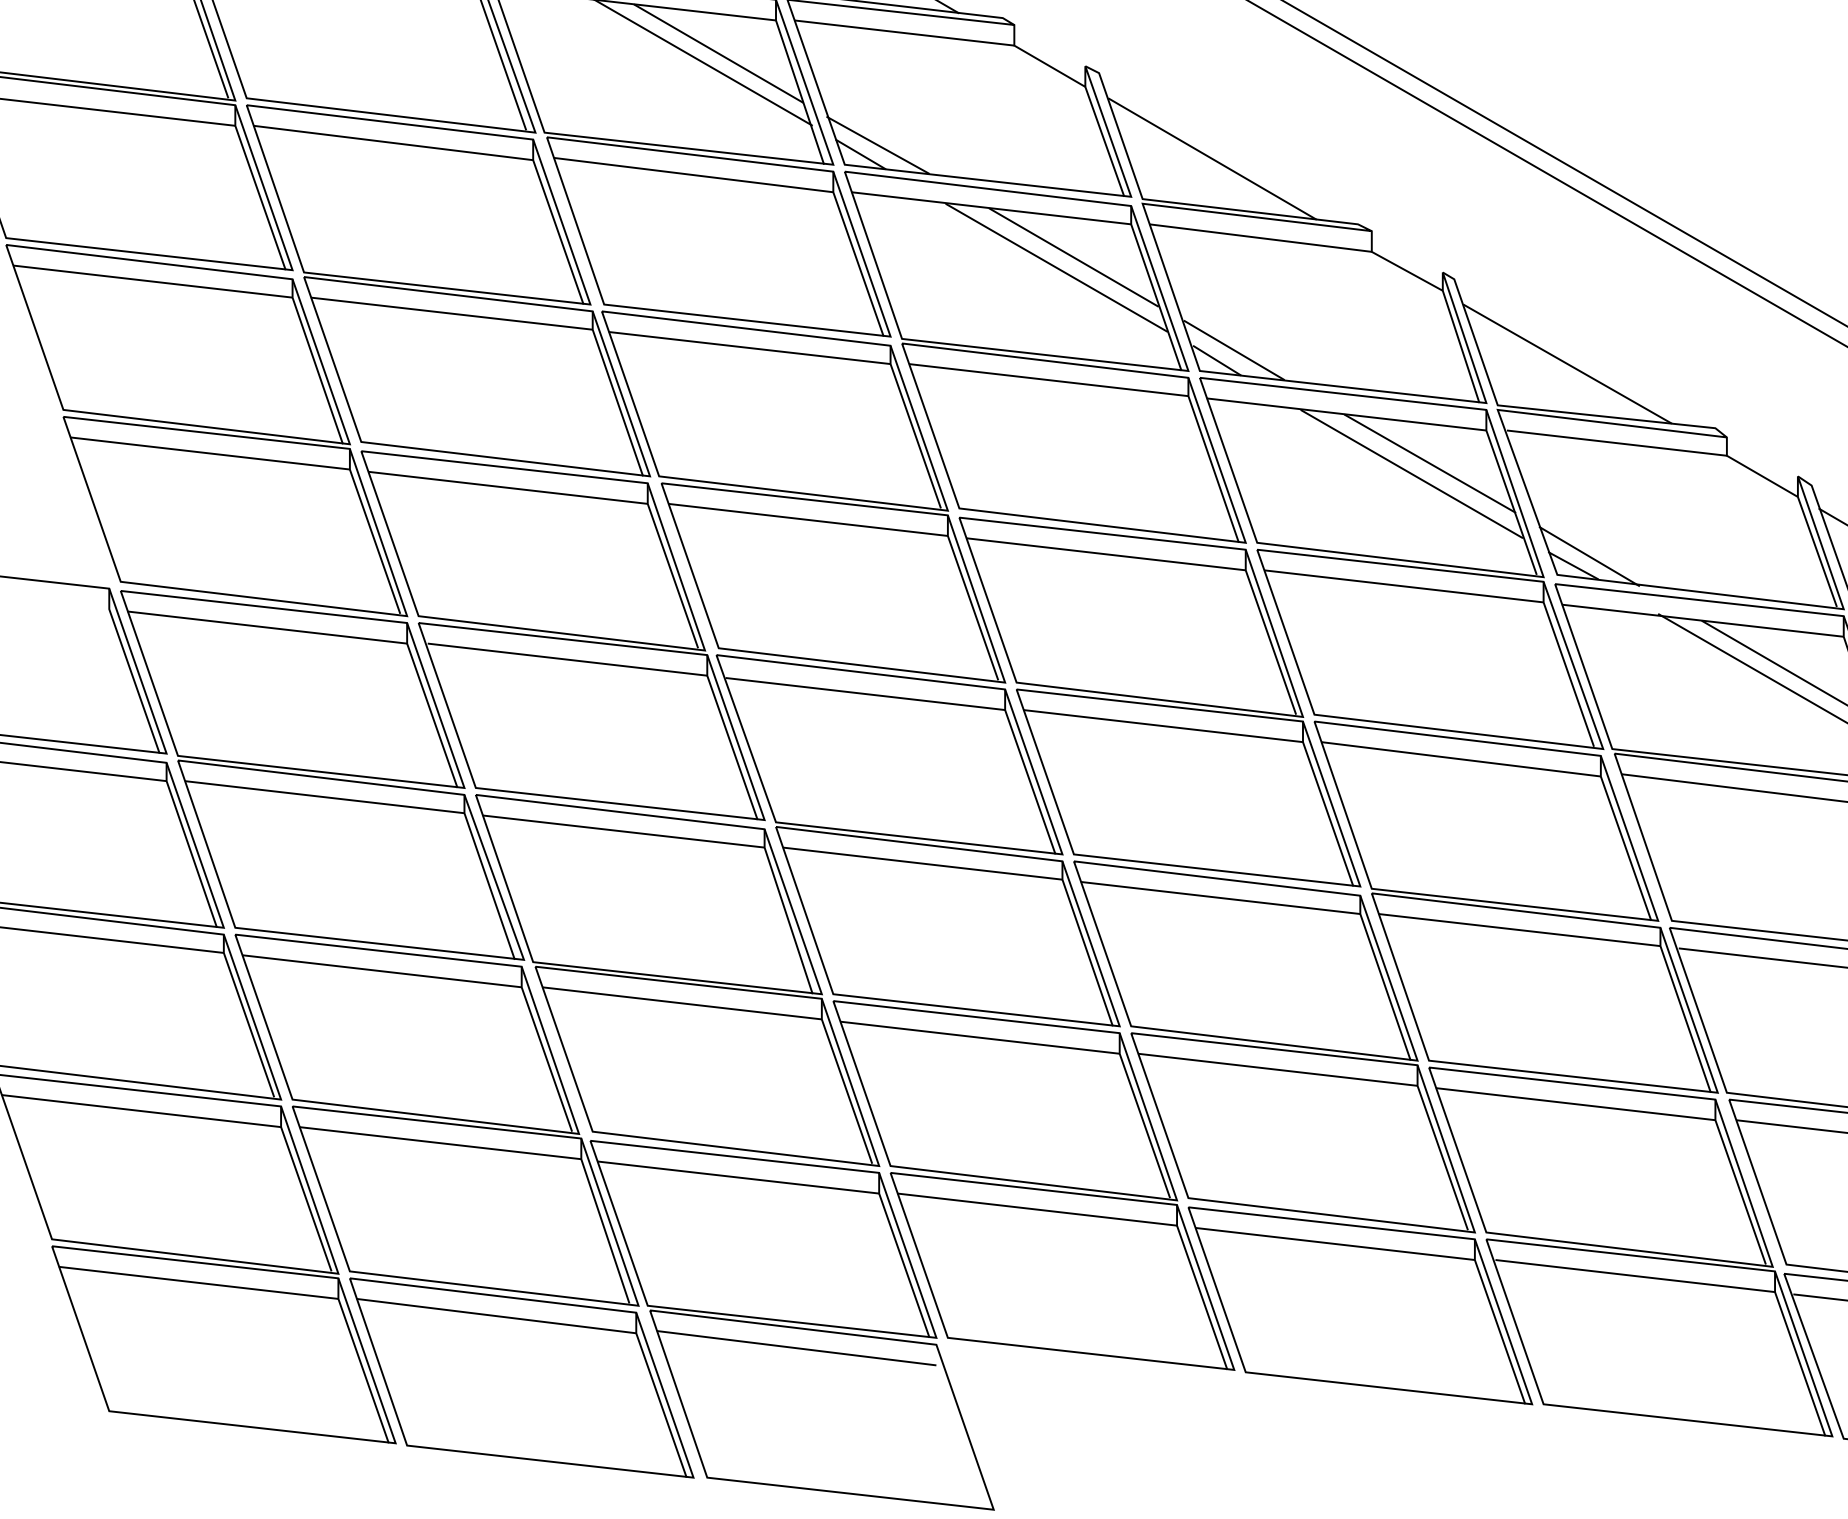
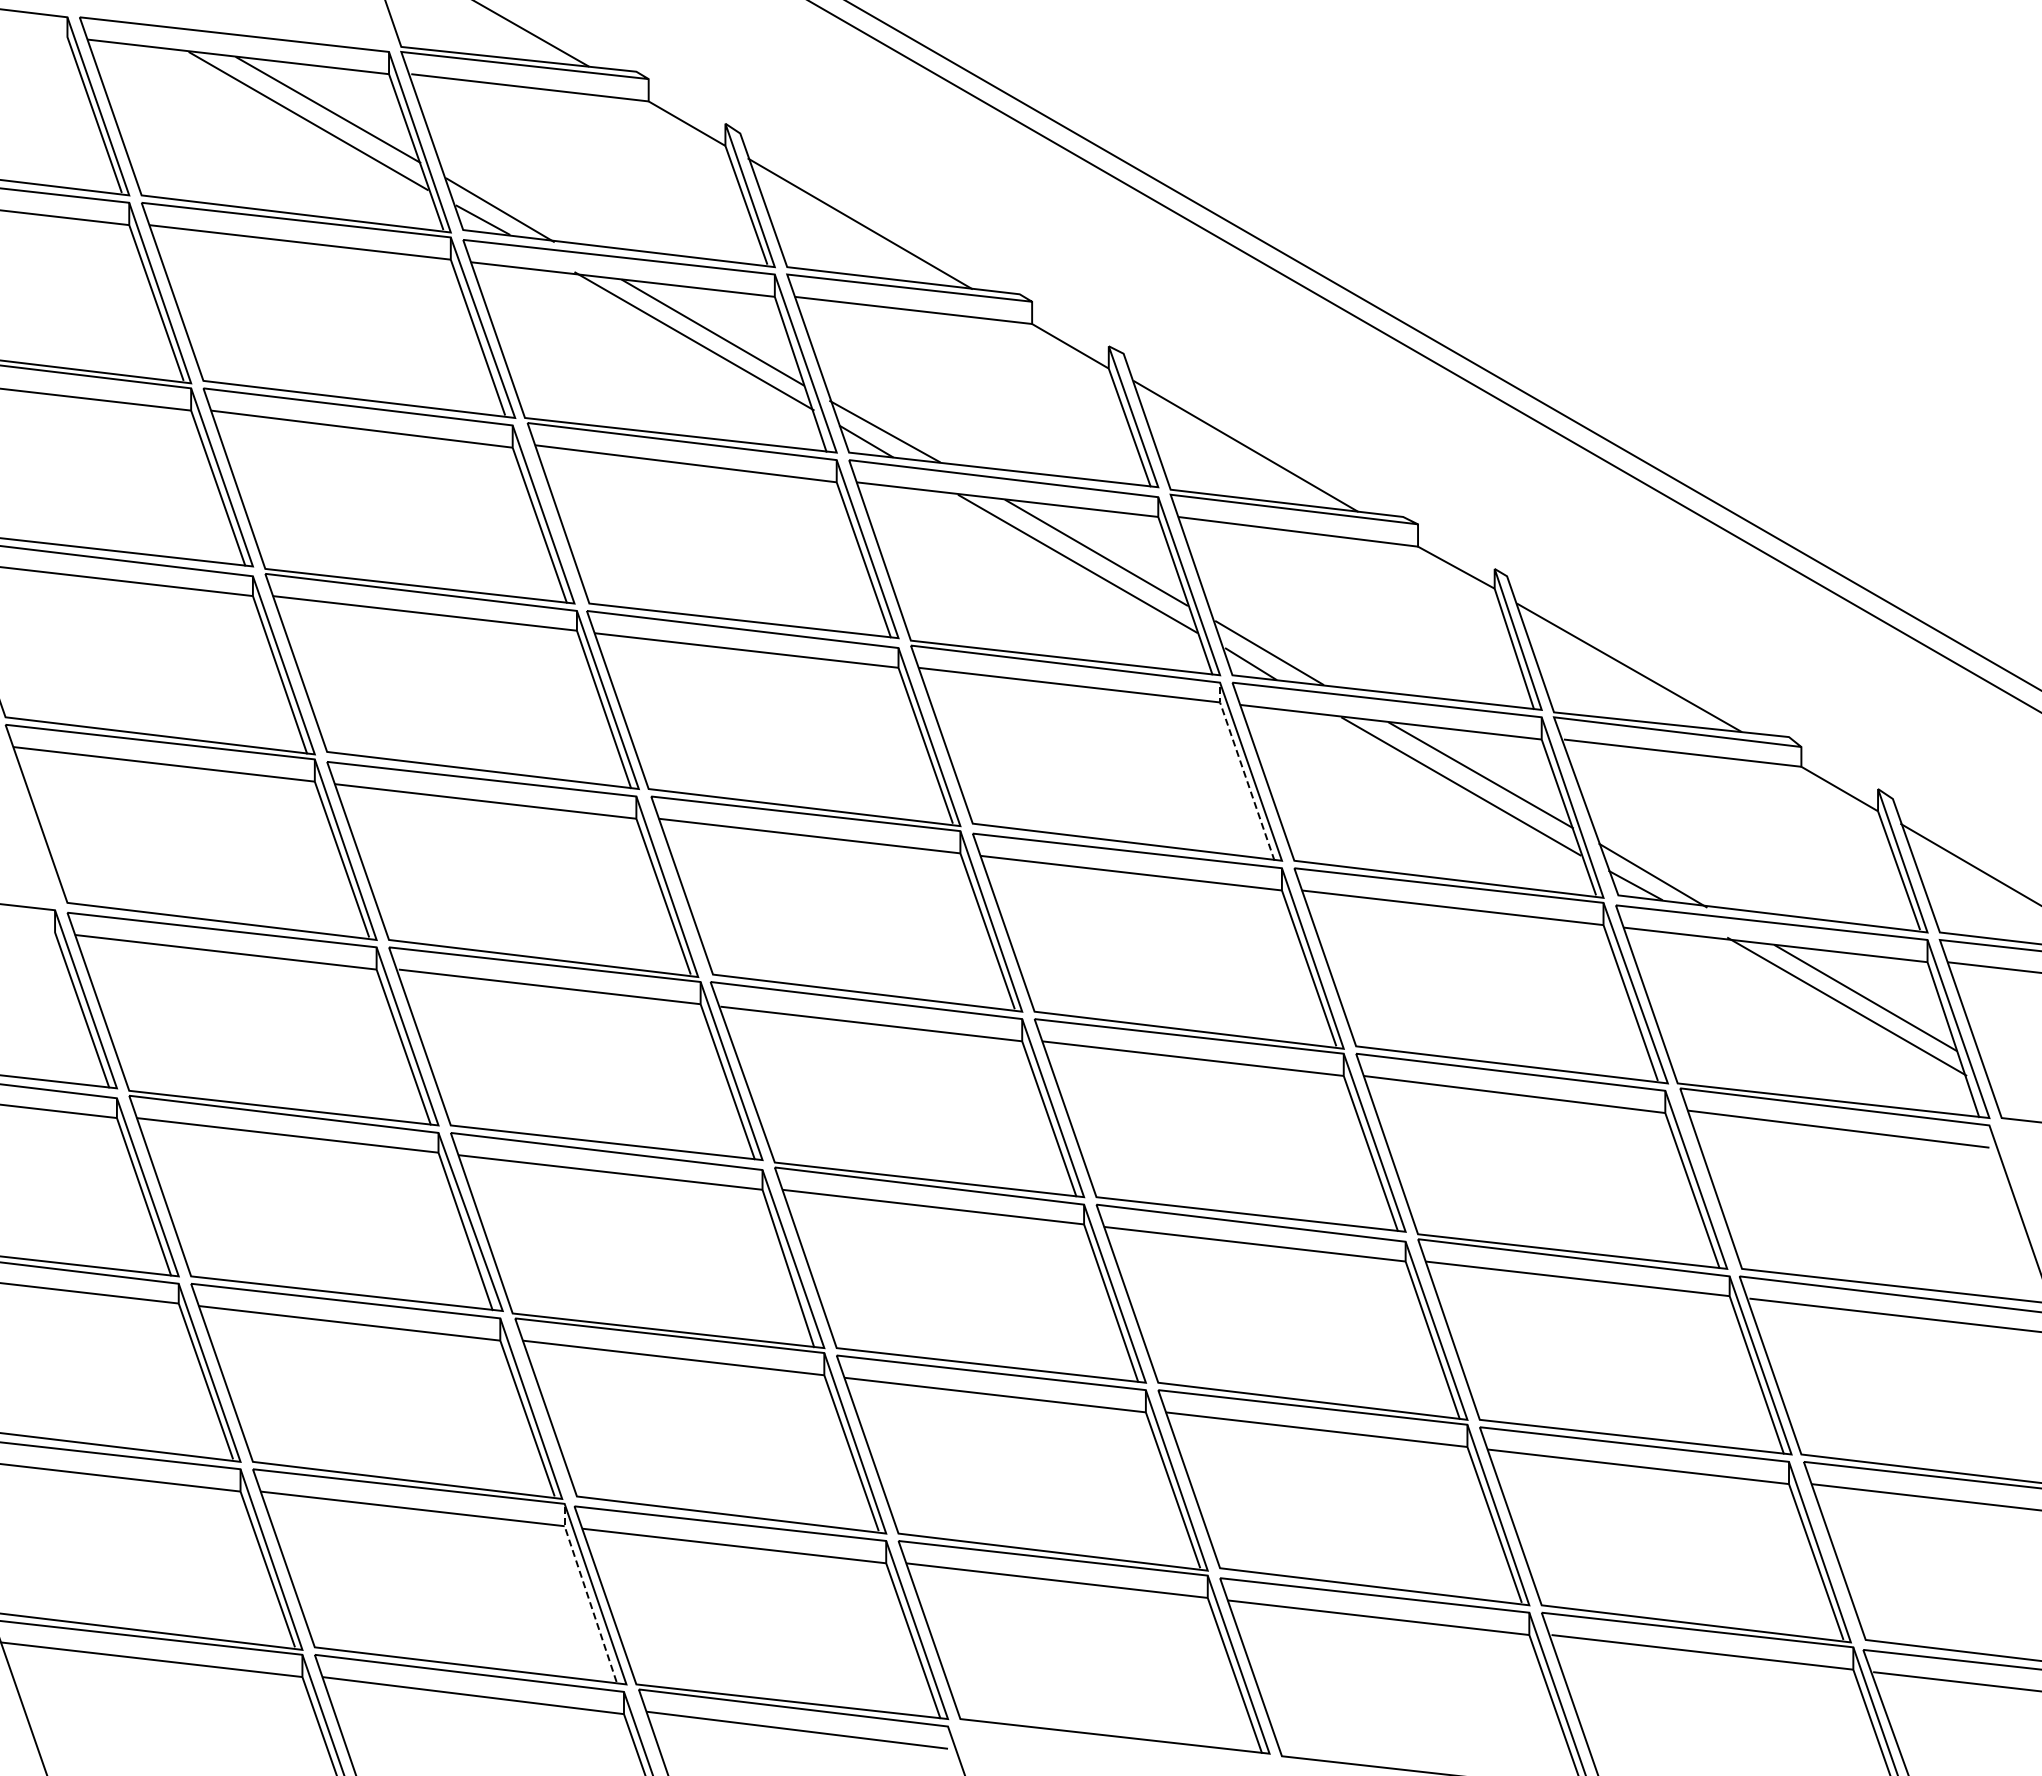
line: (1210, 460) -> (1243, 771), solid -> dashed
line: (601, 1220) -> (586, 1592), solid -> dashed

